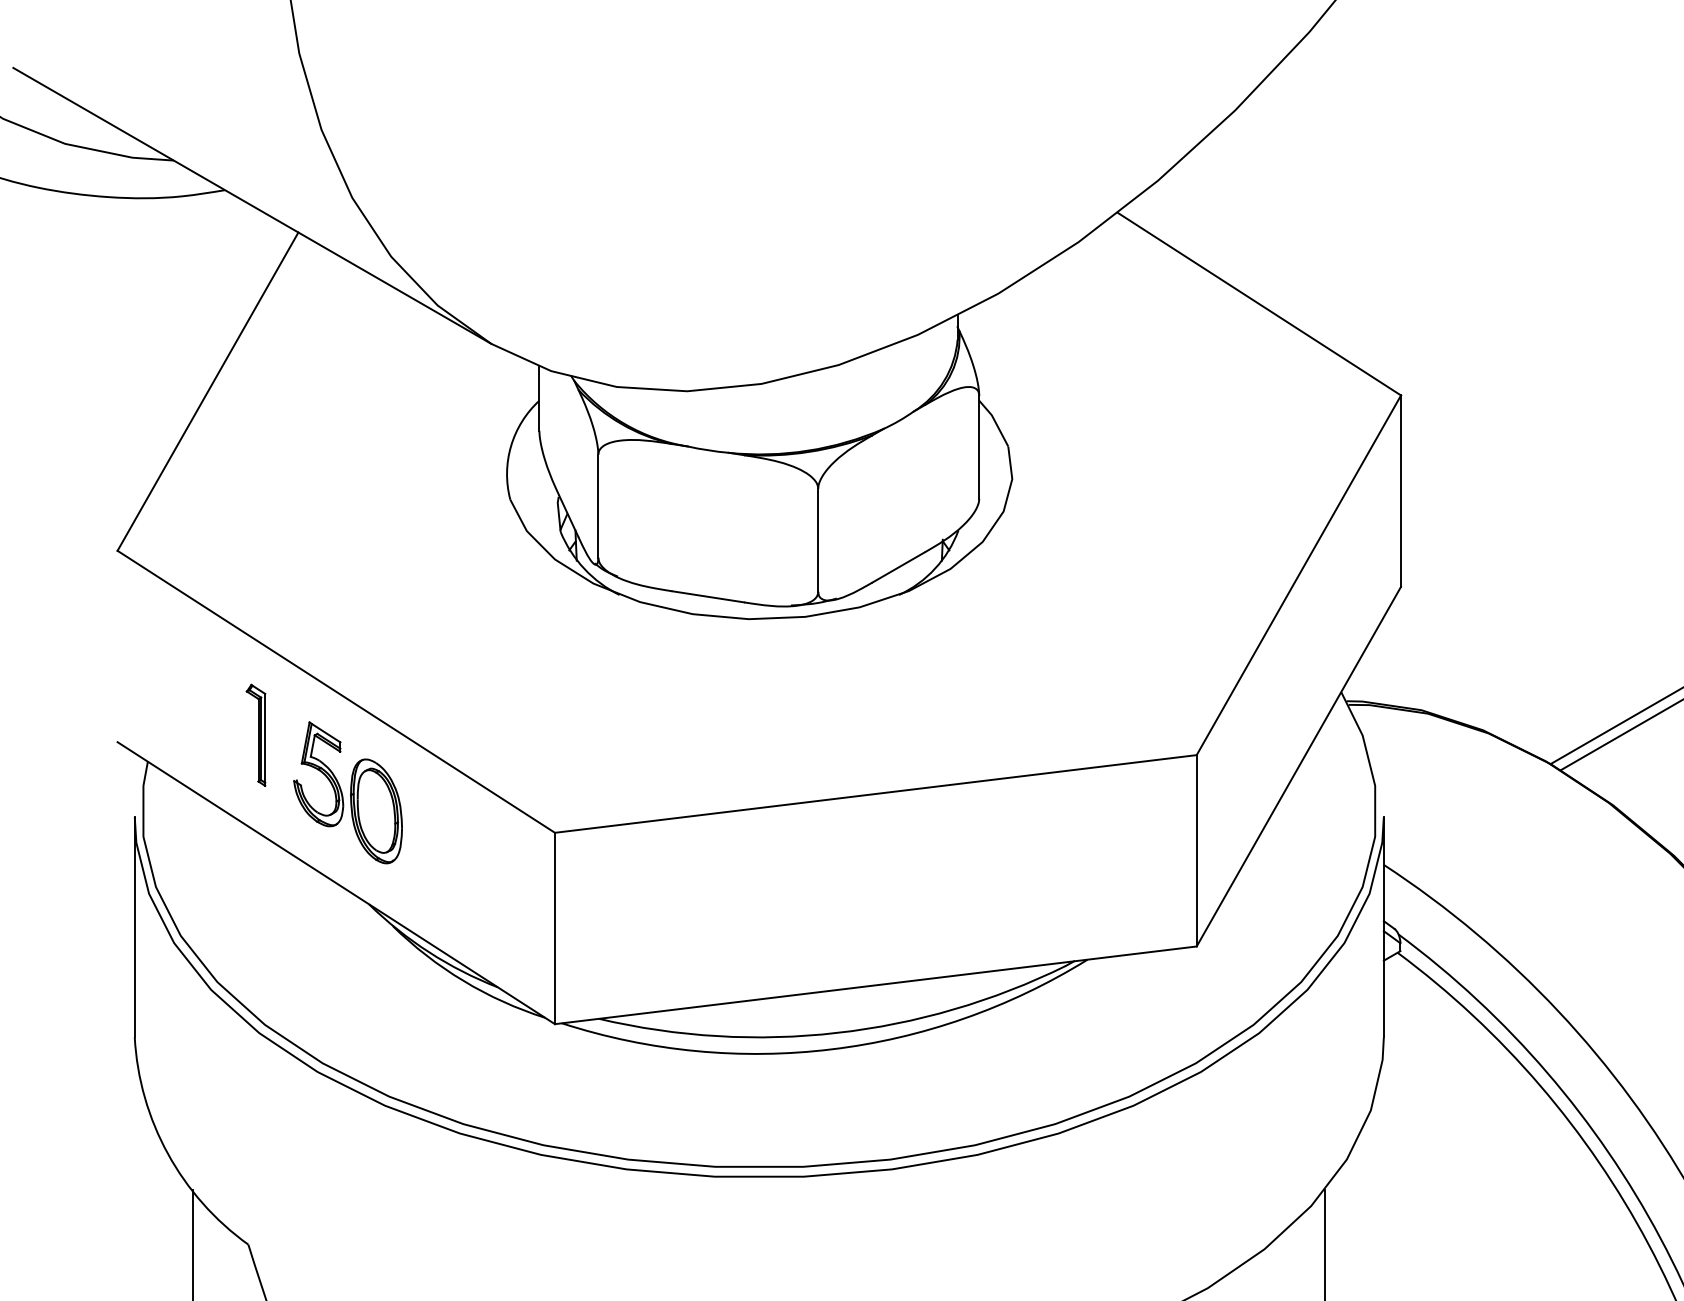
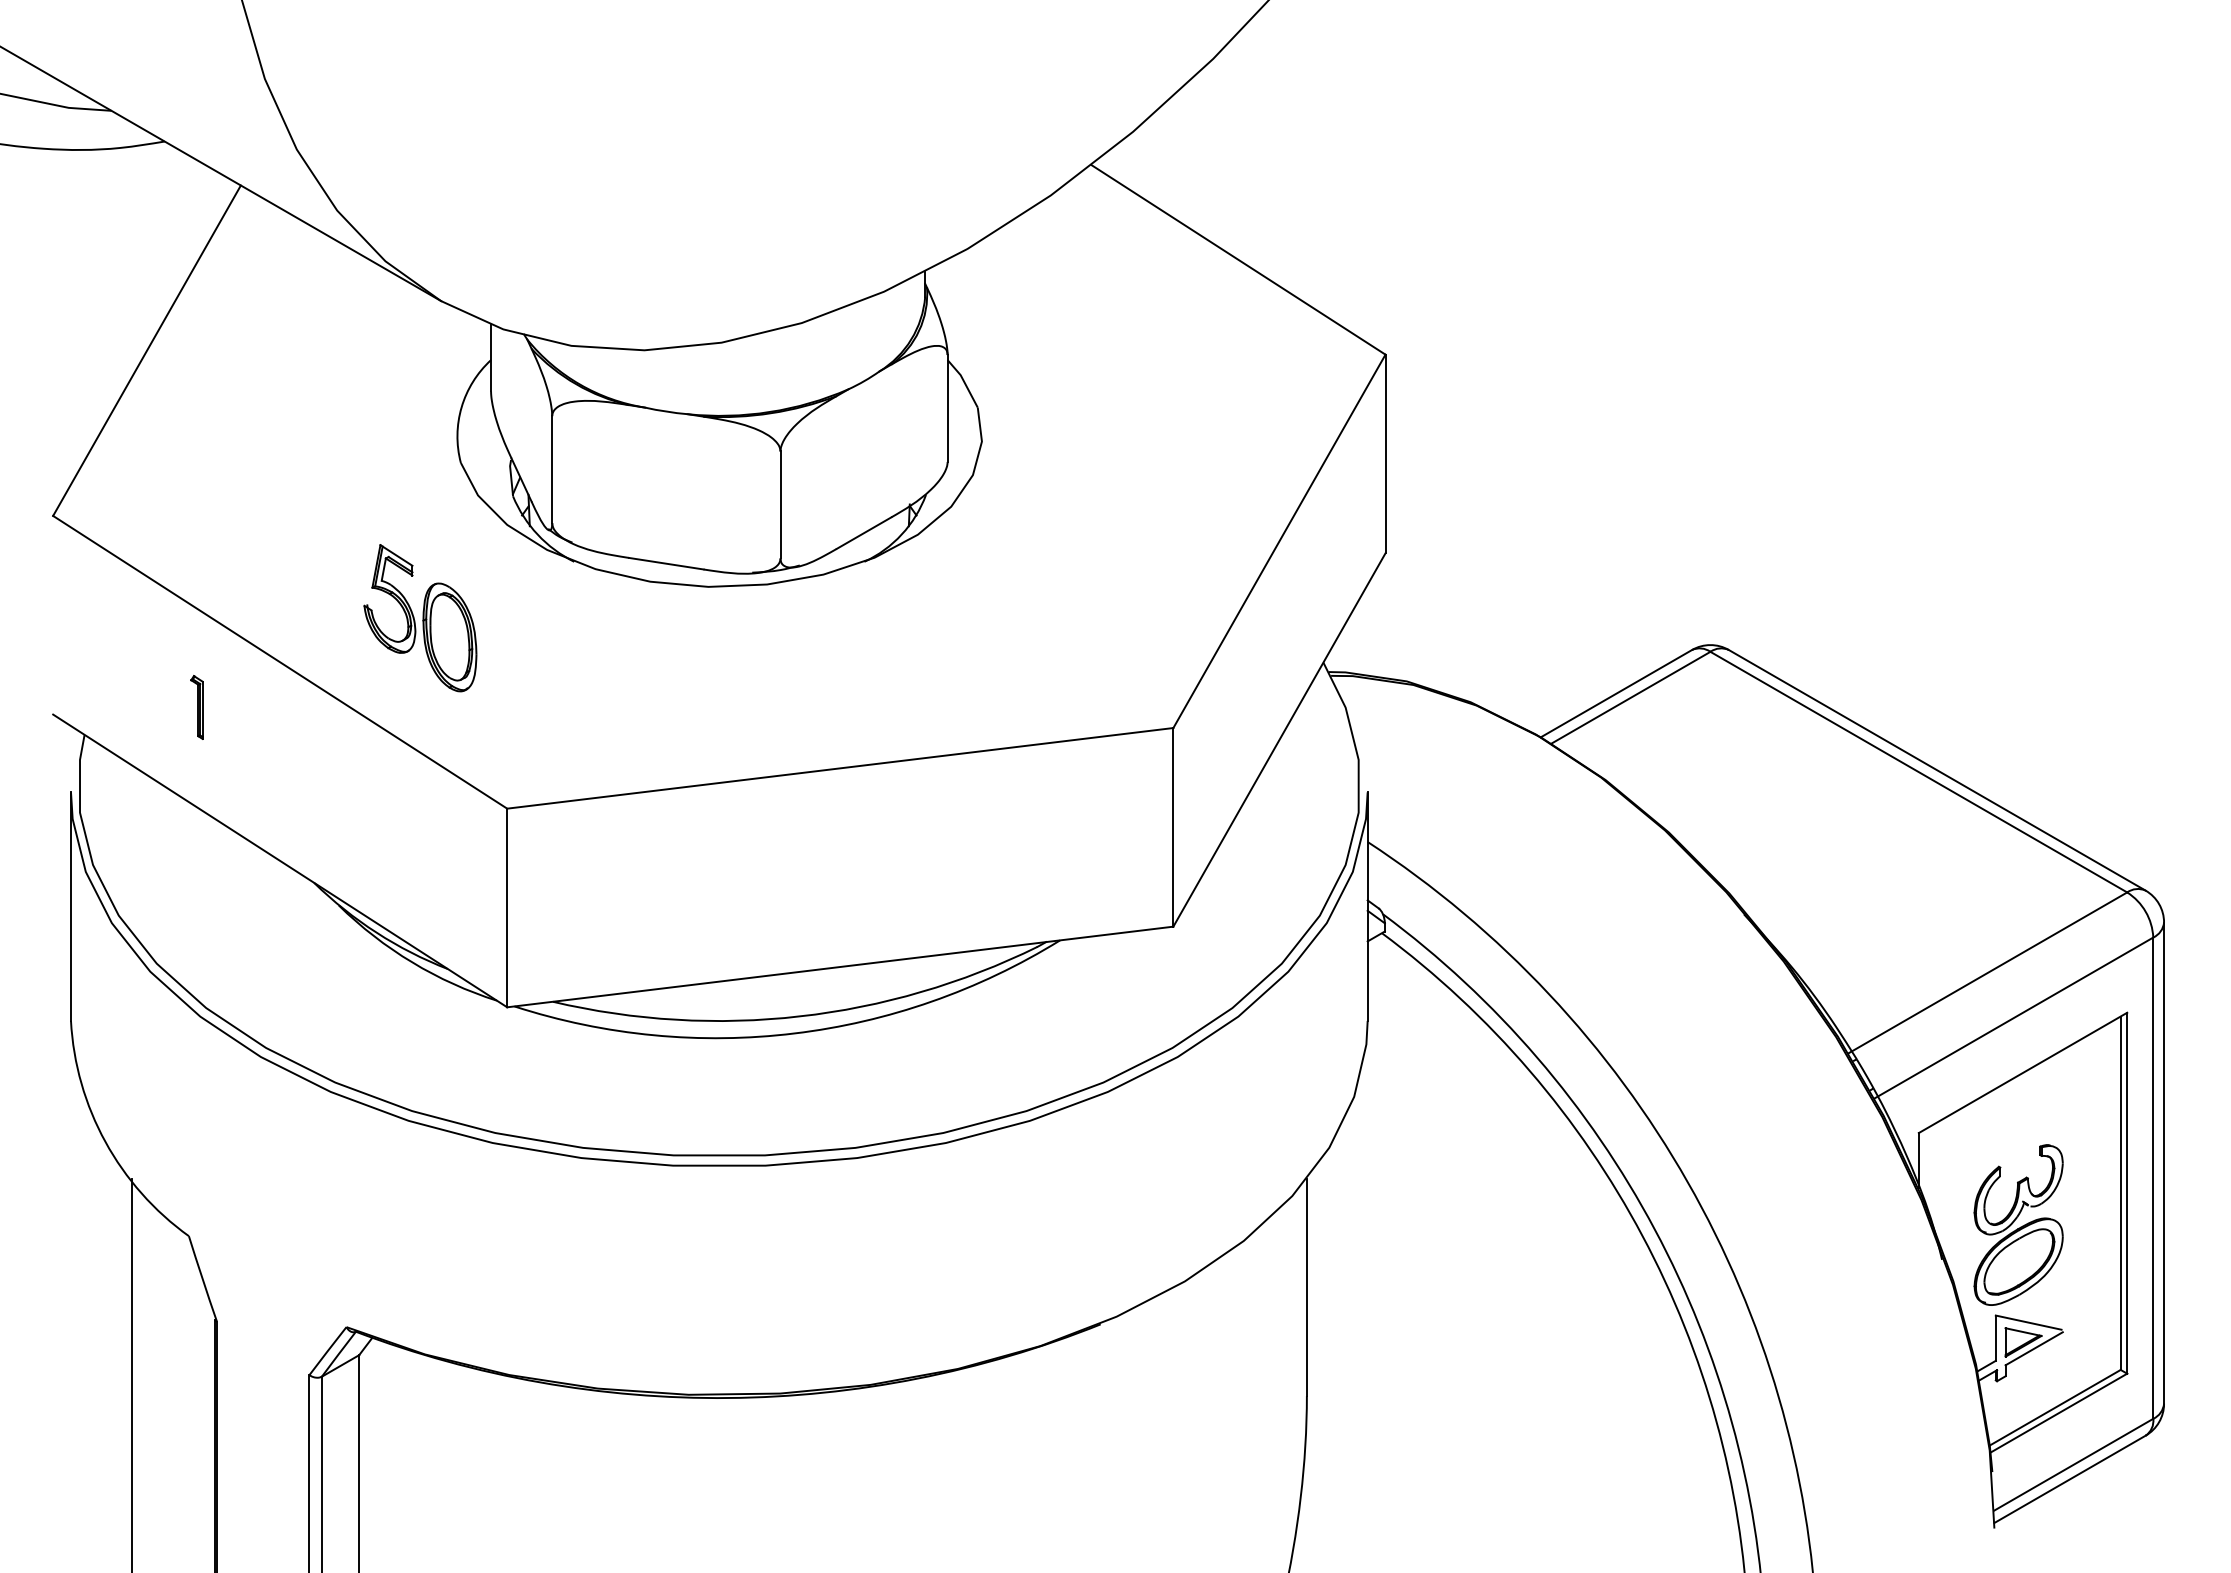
part: (255, 735) -> (196, 707), size x0.6
part: (348, 793) -> (420, 618), moved

